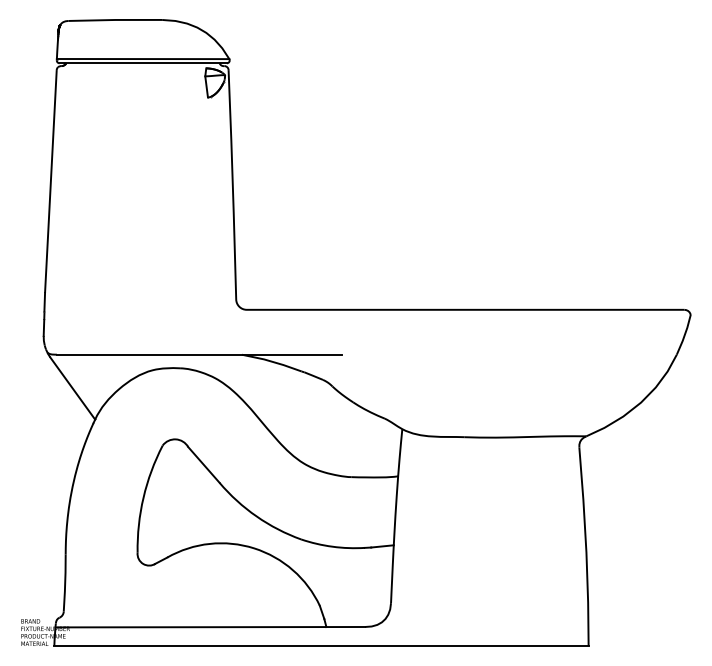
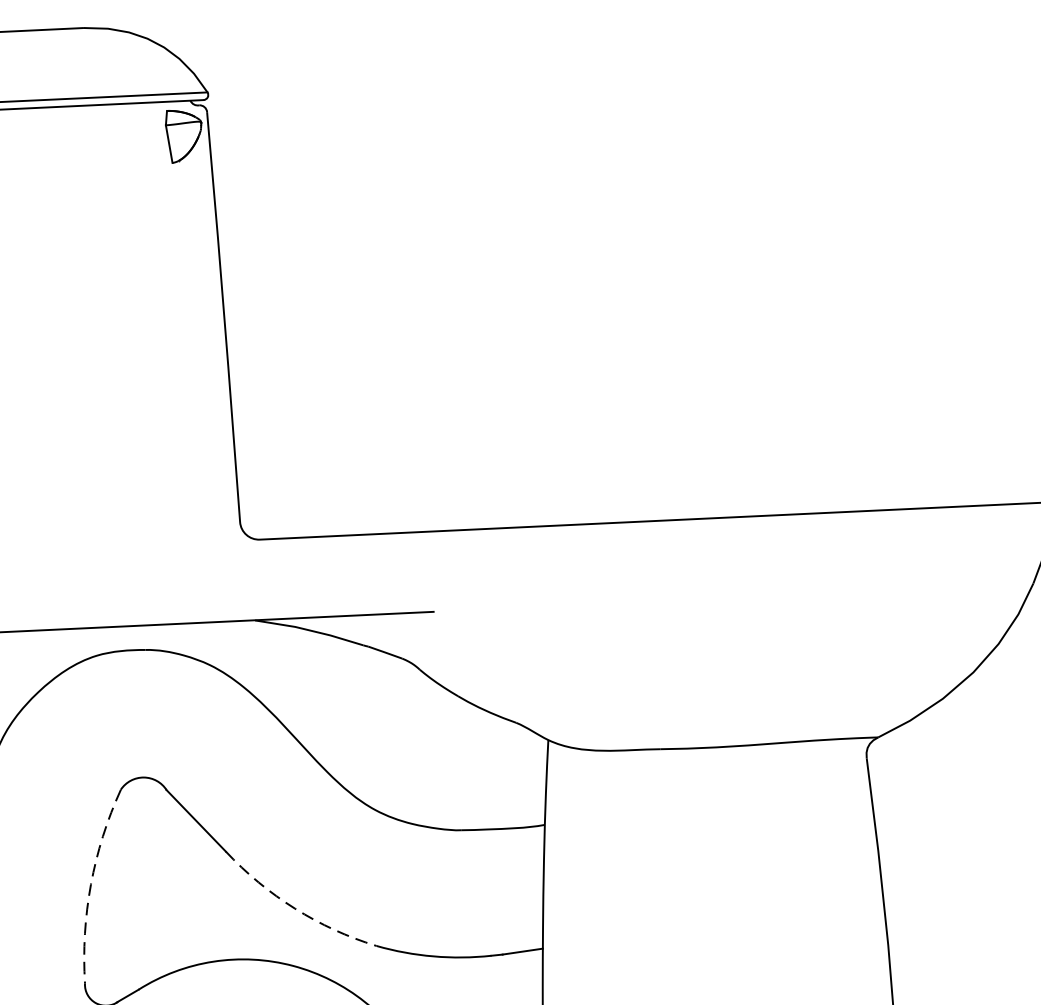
arc: (143, 497) -> (90, 884), solid -> dashed
arc: (256, 516) -> (294, 908), solid -> dashed

